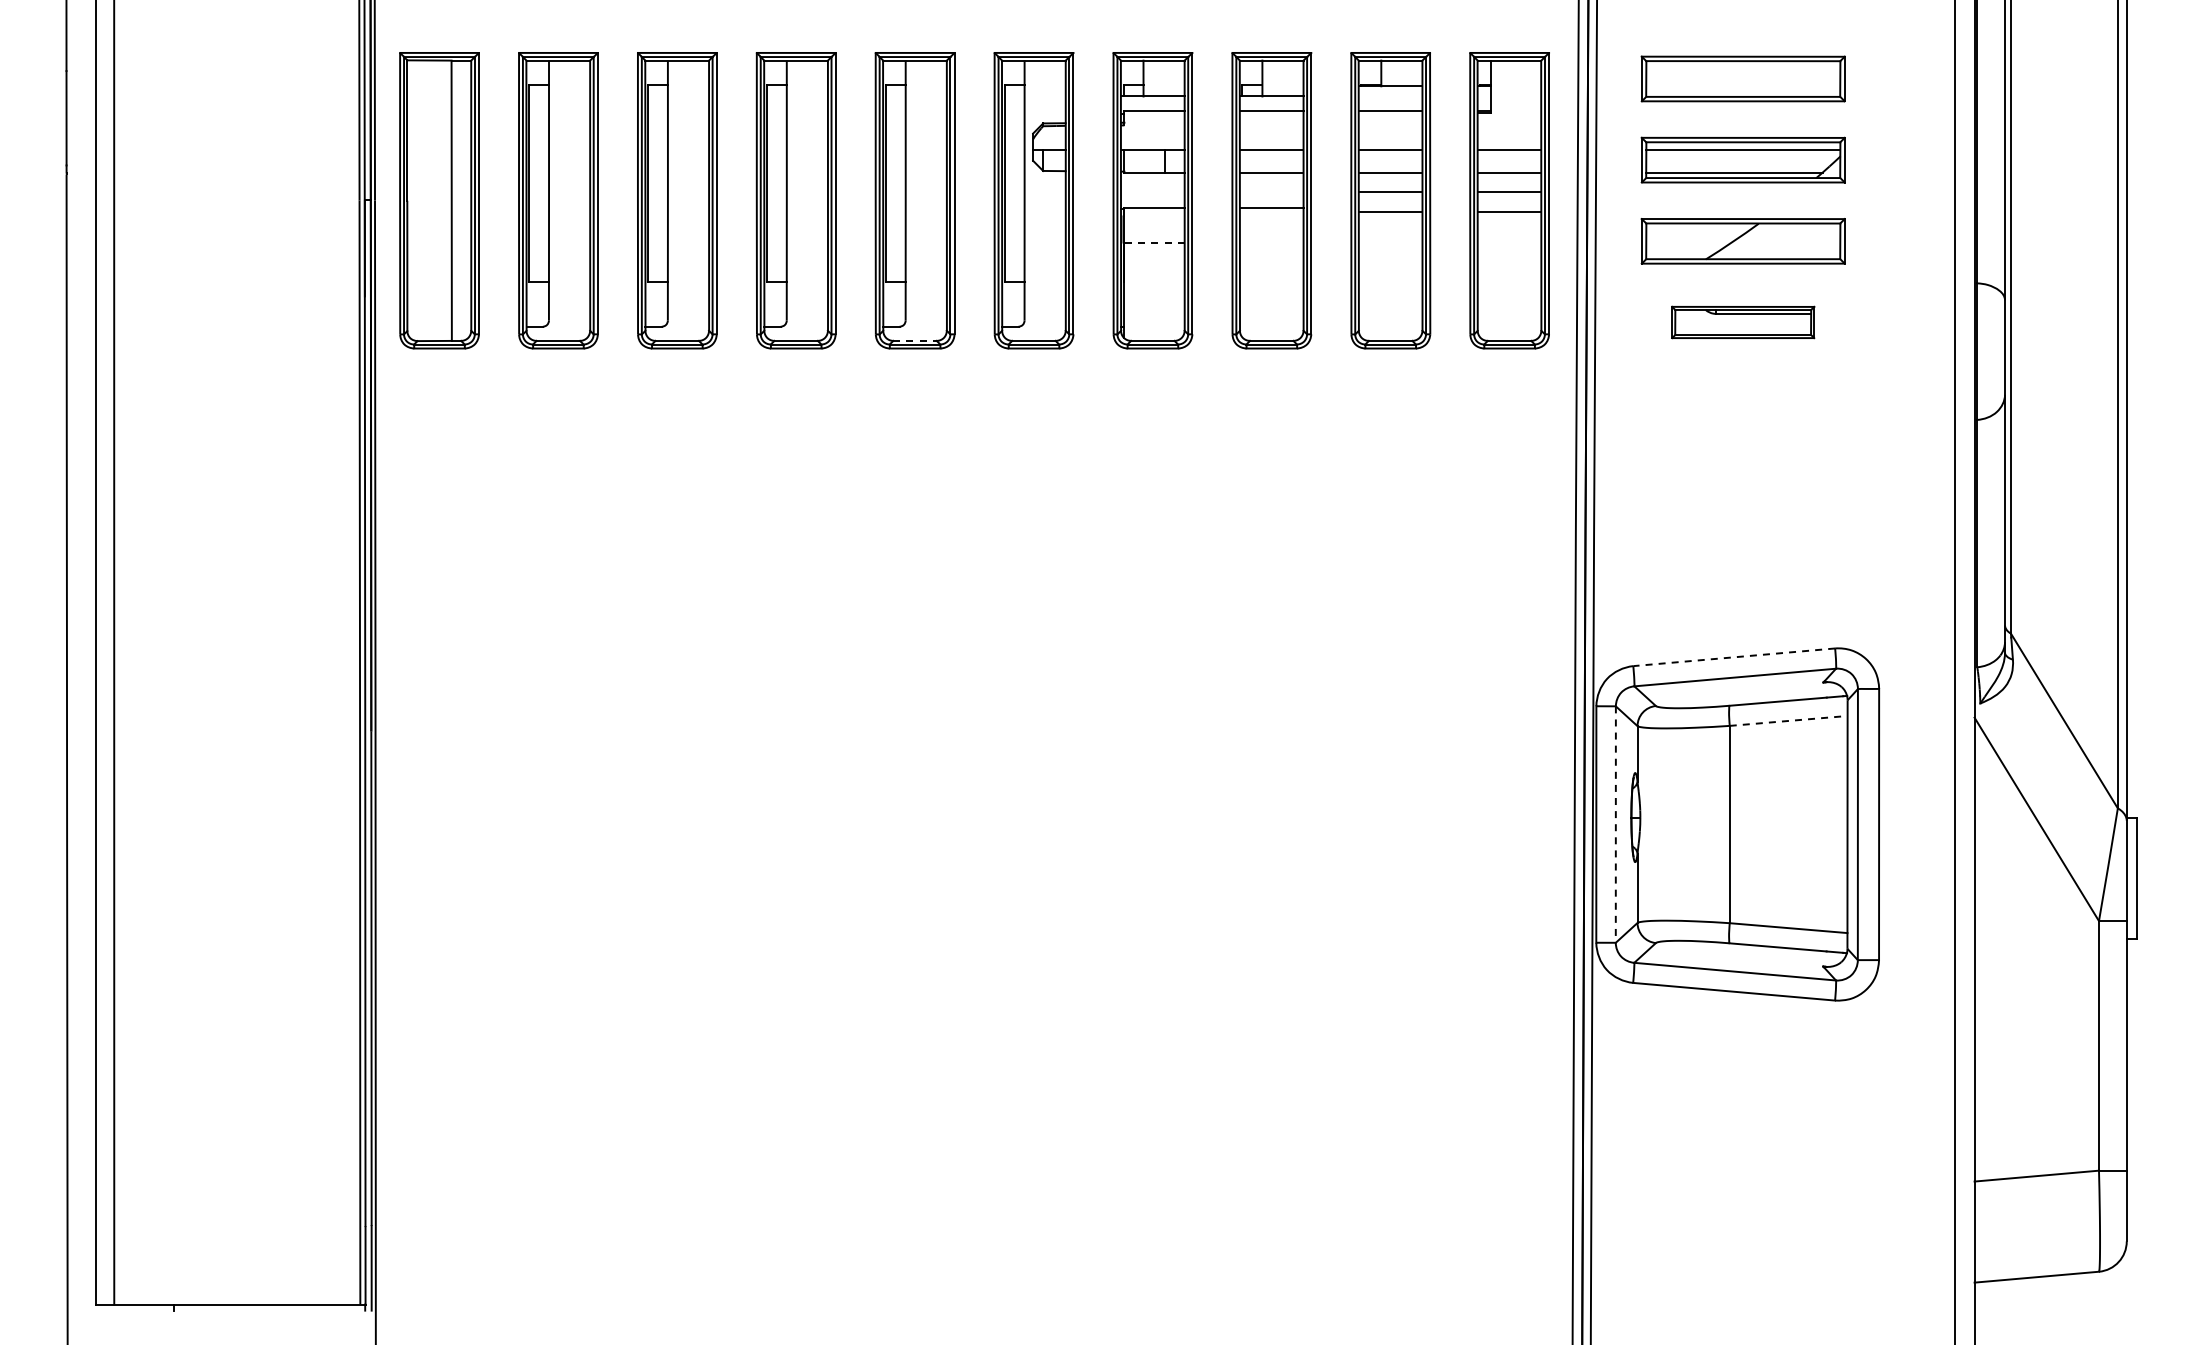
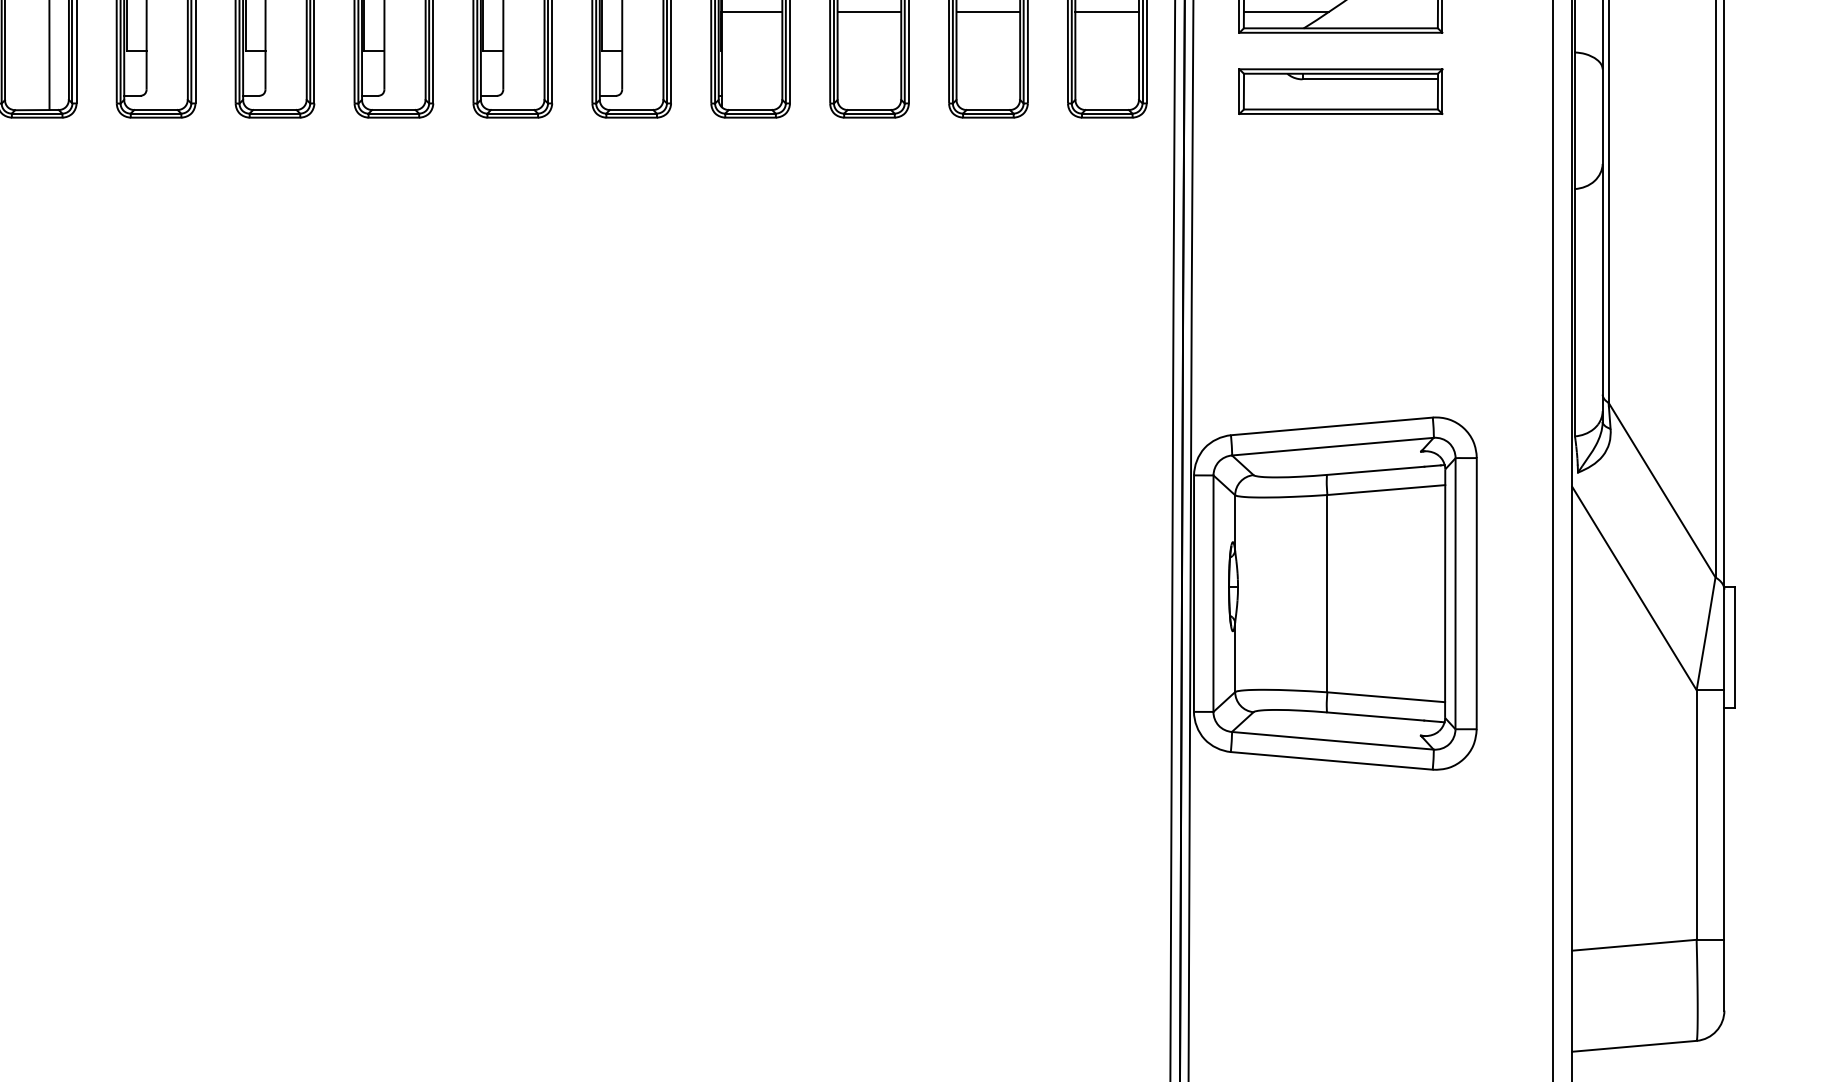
line: (1154, 242) -> (752, 11), dashed -> solid
line: (1271, 242) -> (869, 11), added
line: (1390, 242) -> (988, 11), added
line: (1509, 242) -> (1107, 11), added
line: (1688, 242) -> (1286, 11), added
part: (1742, 322) -> (1340, 91), size x1.43
line: (915, 340) -> (513, 109), dashed -> solid
line: (1733, 657) -> (1331, 426), dashed -> solid
line: (1789, 720) -> (1387, 489), dashed -> solid
line: (1615, 825) -> (1213, 594), dashed -> solid

